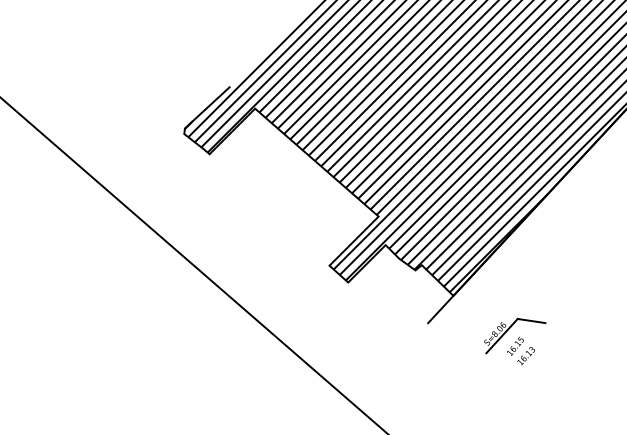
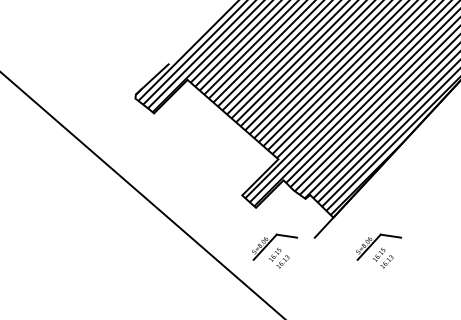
part: (374, 340) -> (275, 250), added

